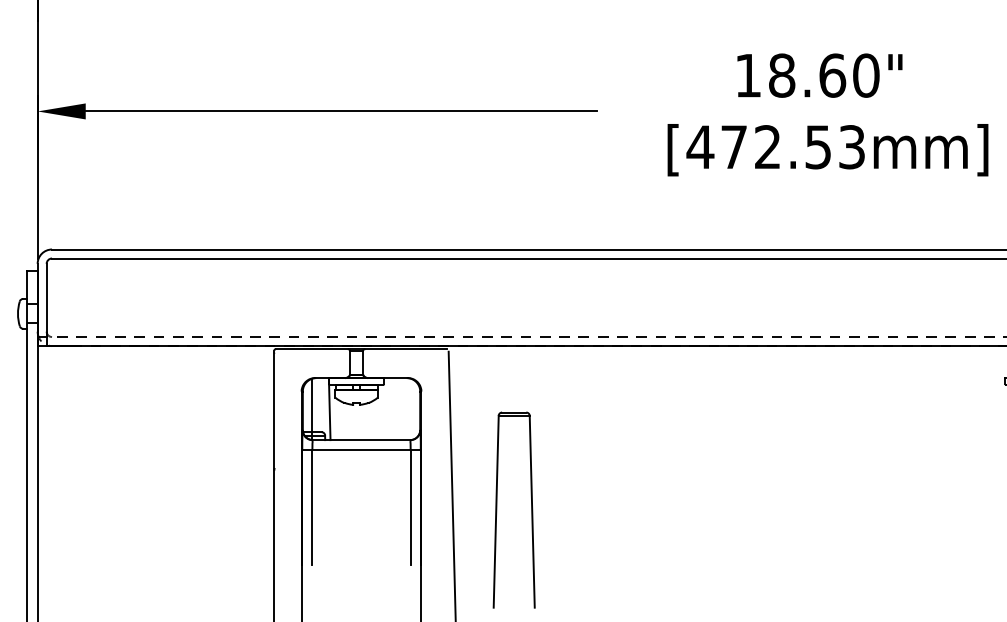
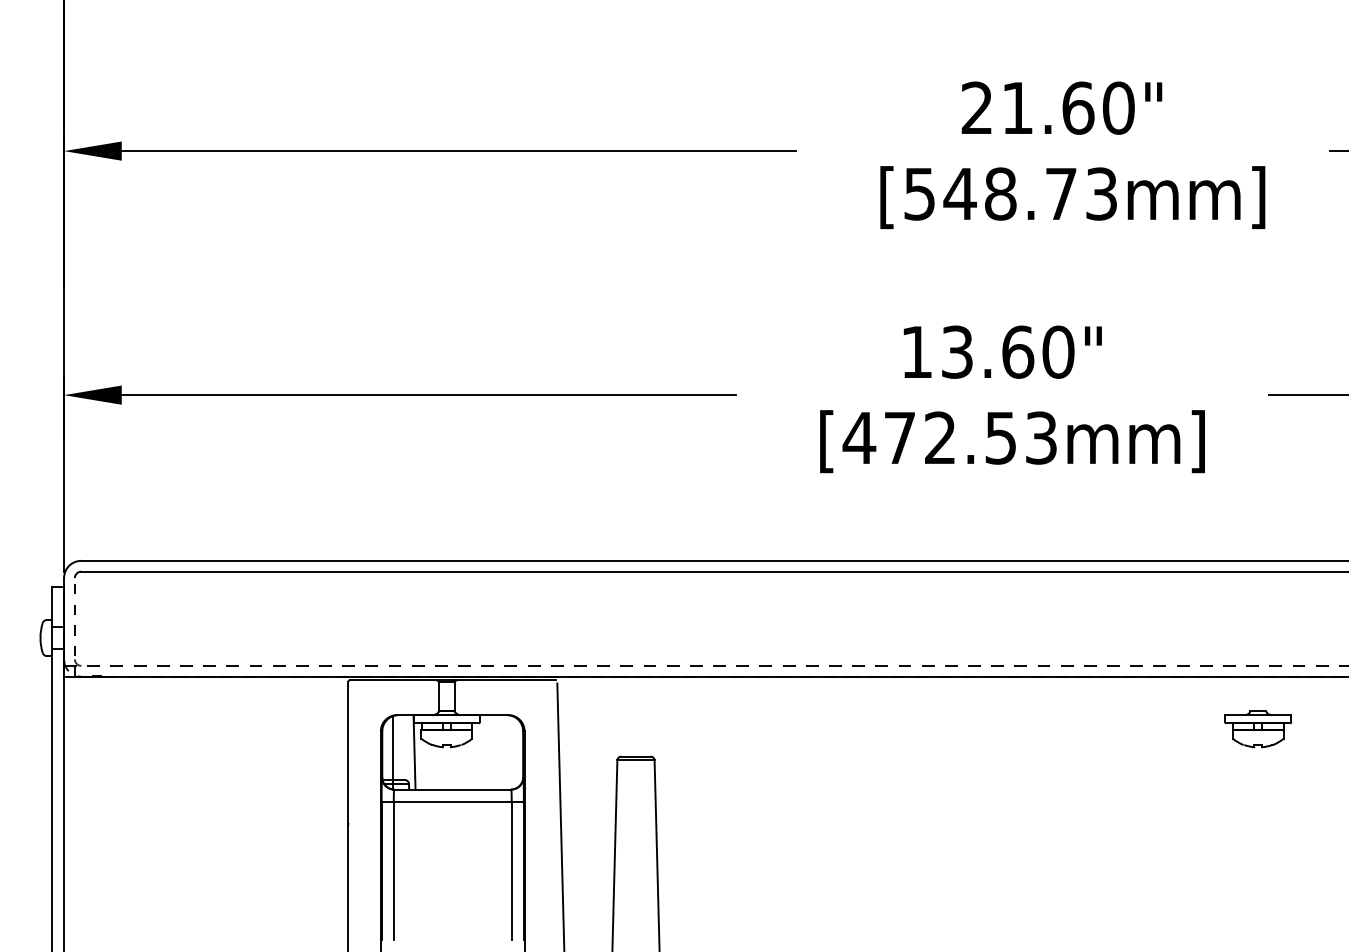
text: (782, 75) -> (957, 351), 18.60" -> 13.60"
line: (46, 304) -> (74, 626), solid -> dashed

